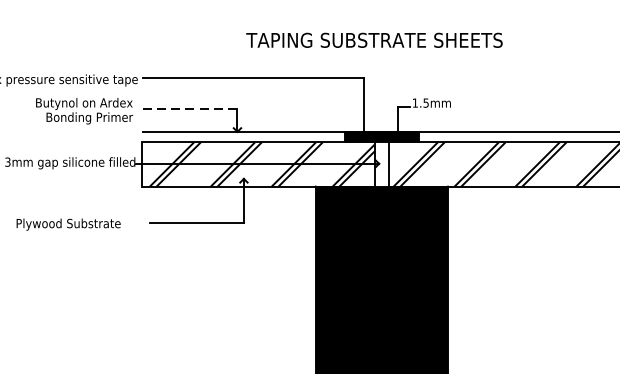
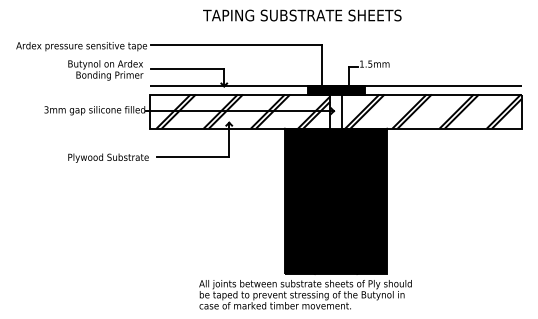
text: (374, 40) -> (302, 15), moved
line: (190, 108) -> (187, 68), dashed -> solid
text: (68, 223) -> (108, 157), moved

